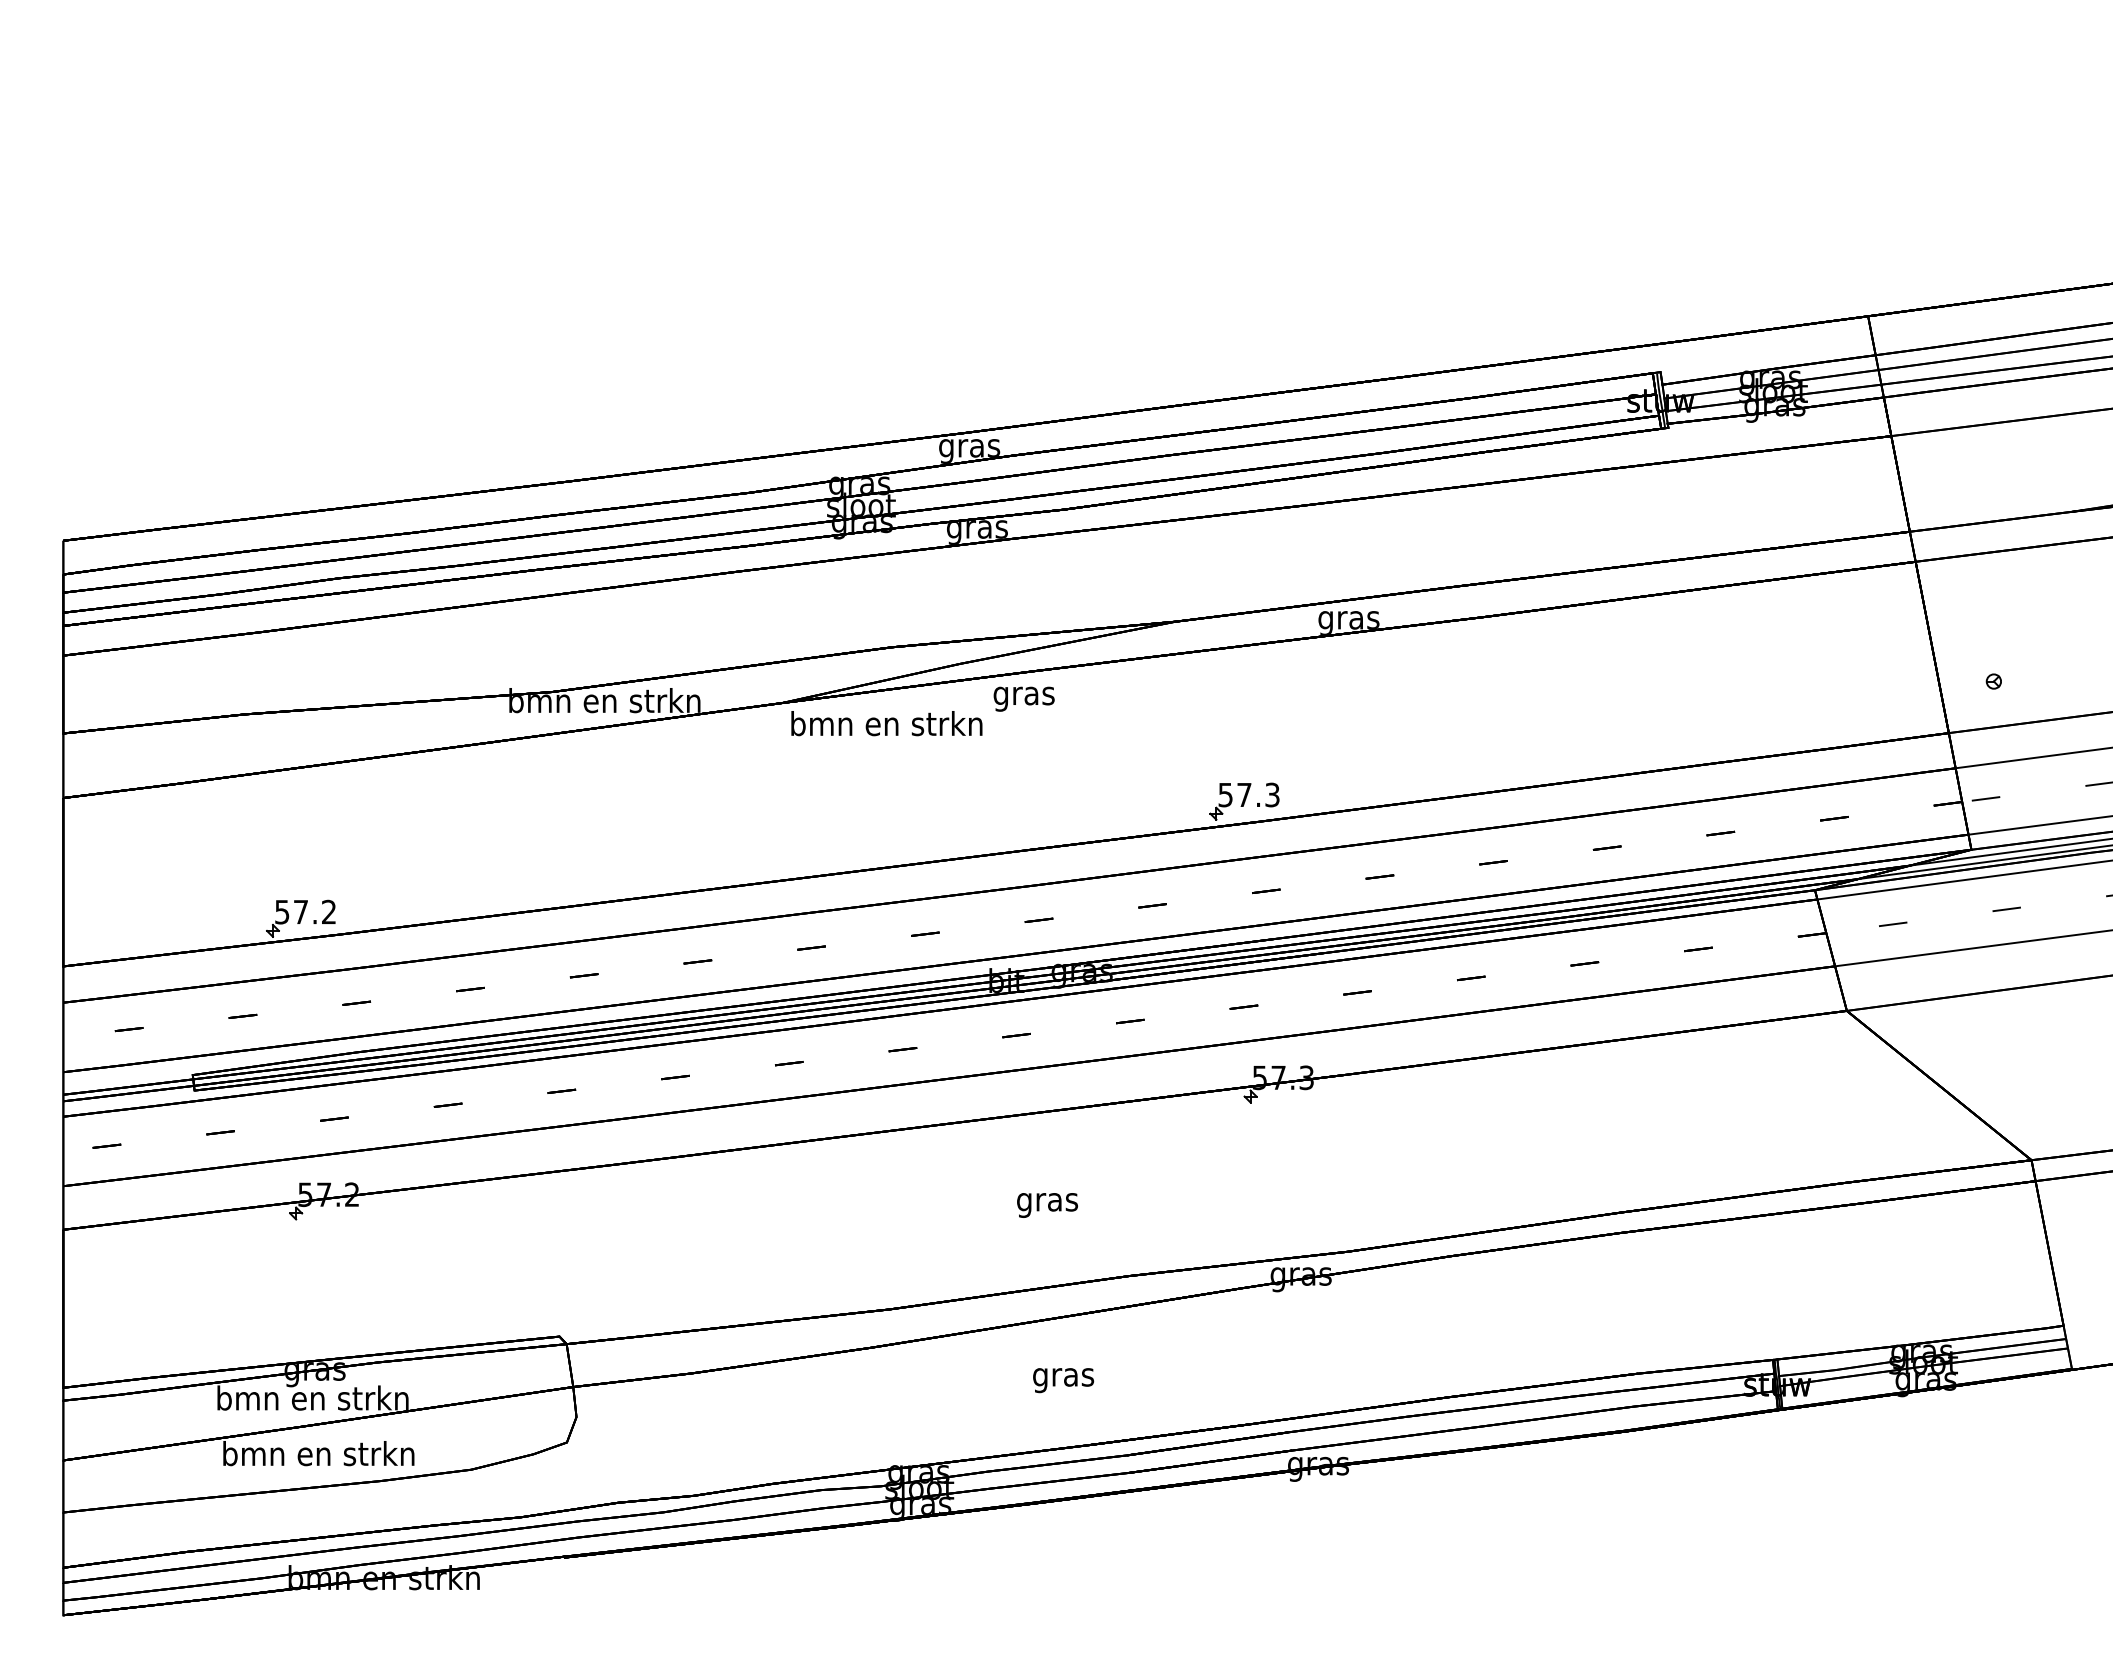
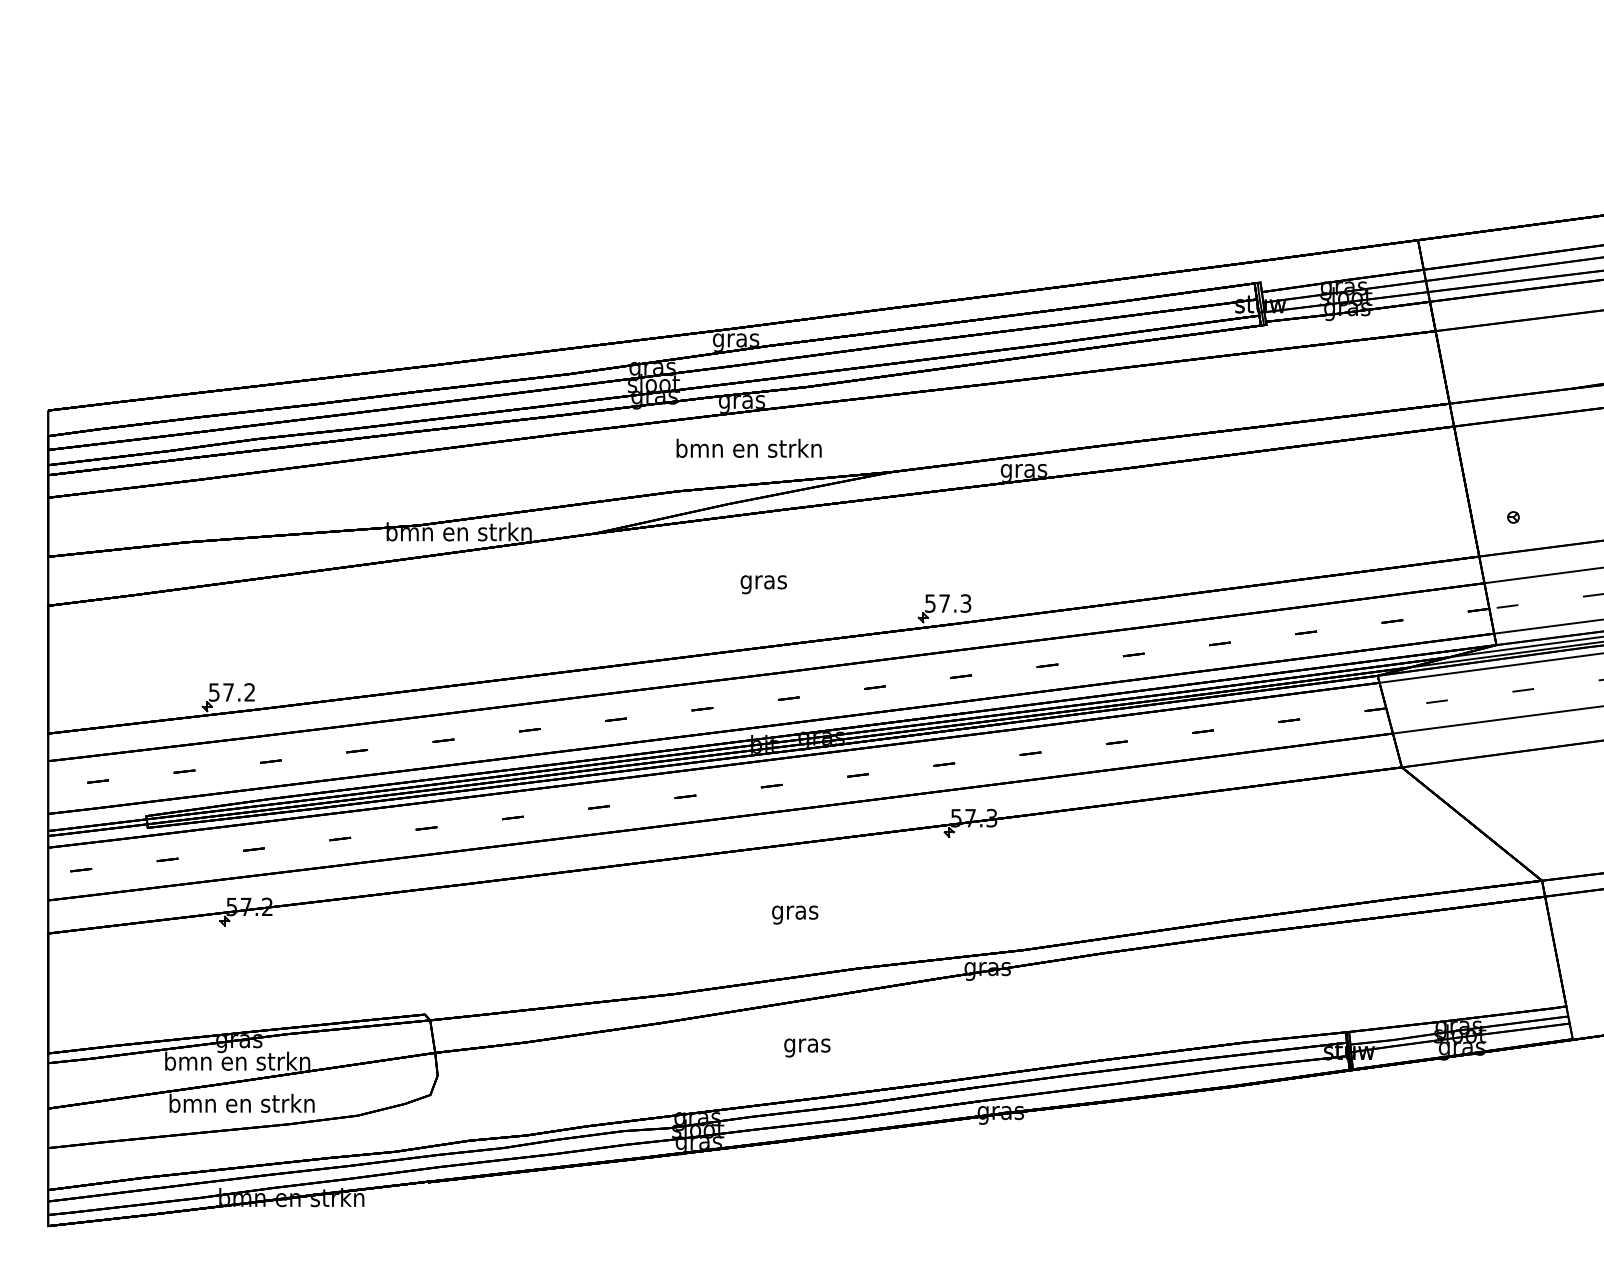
text: (1023, 698) -> (763, 584), moved
text: (886, 723) -> (748, 448), moved

